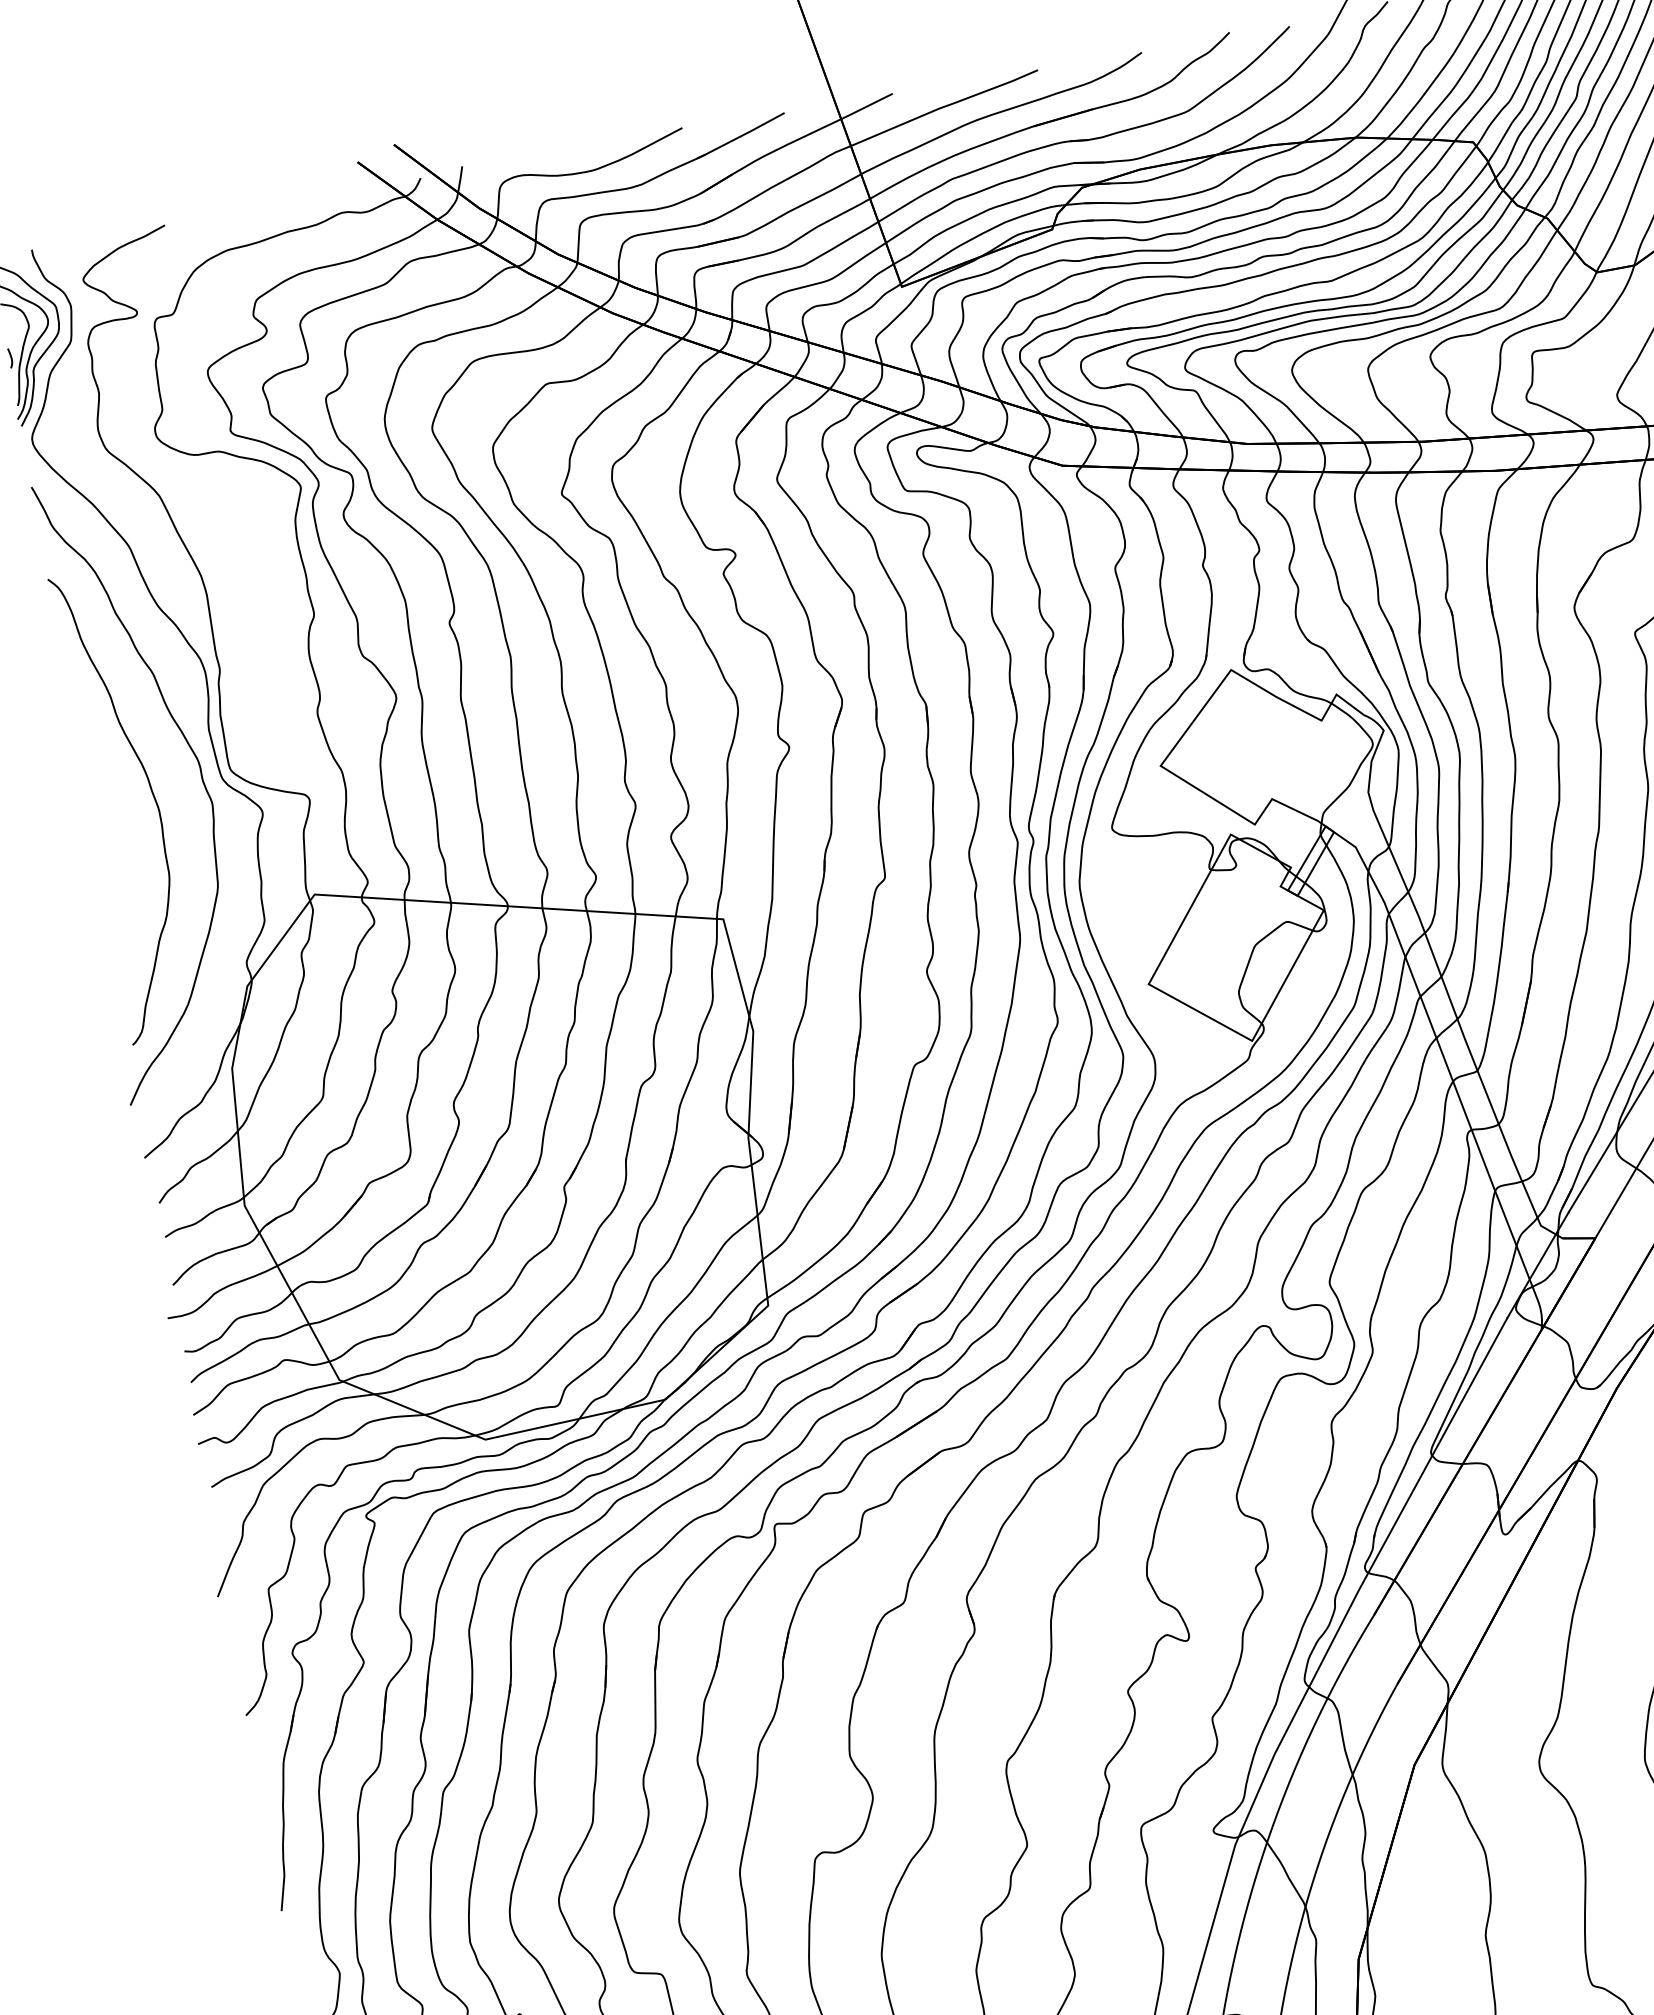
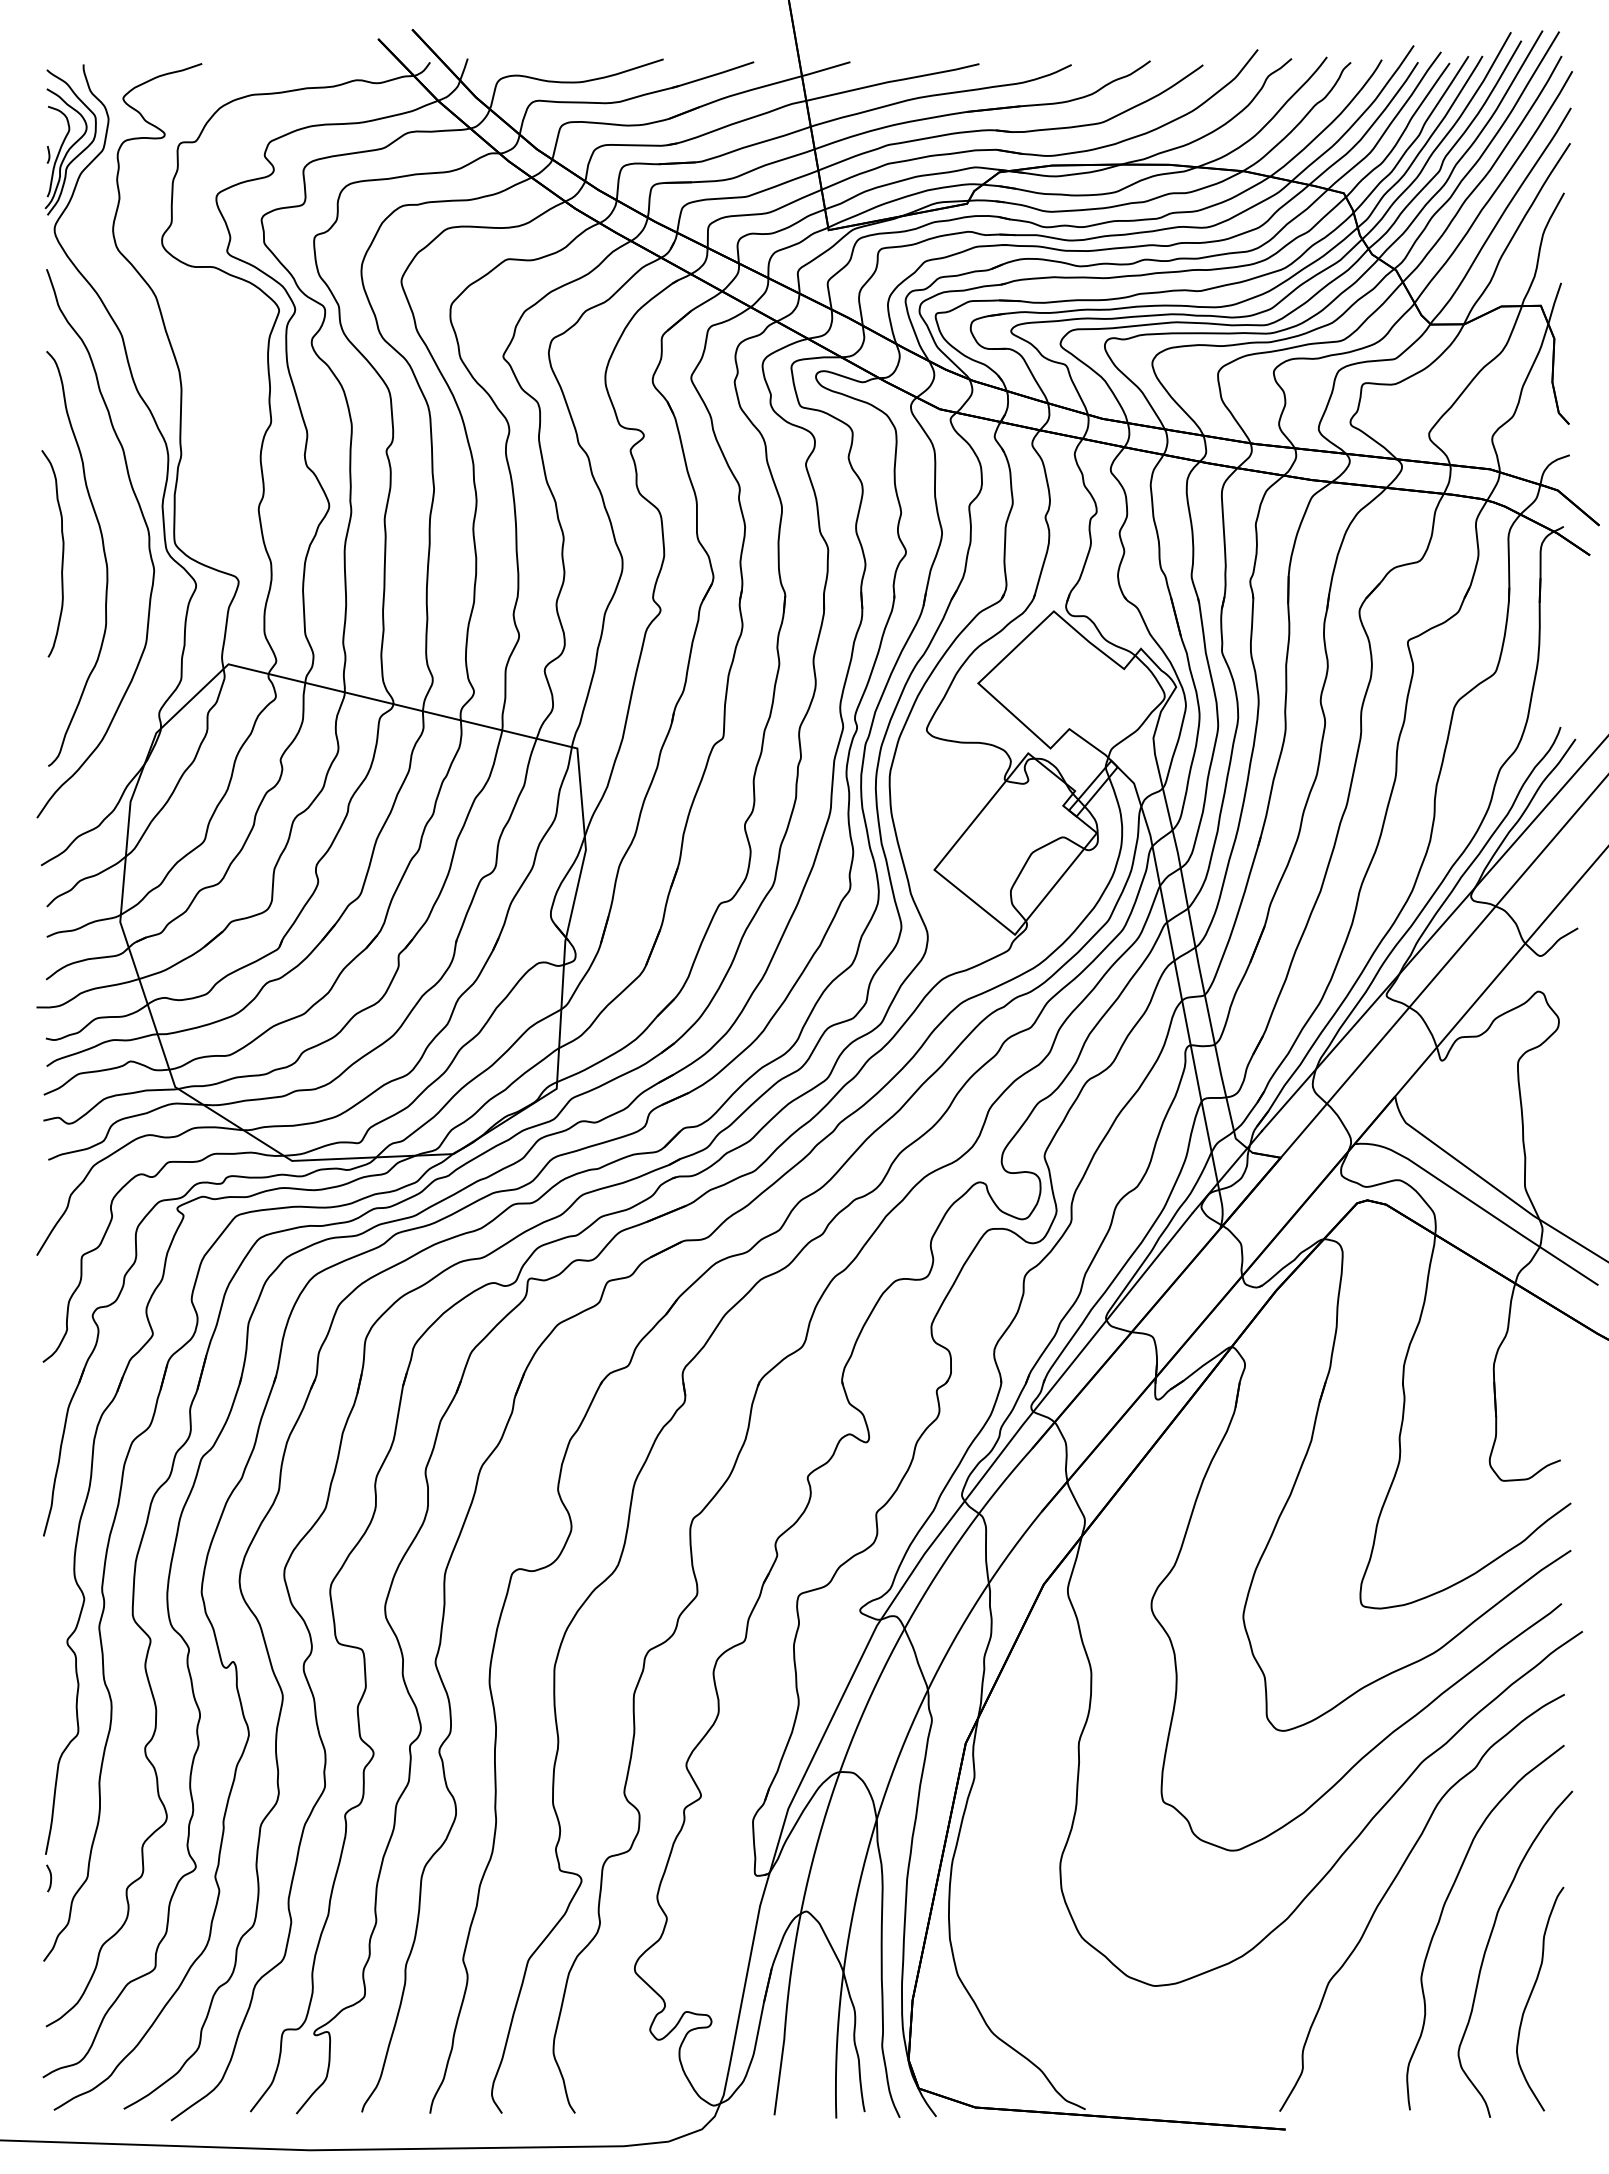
curve: (106, 803) -> (62, 553), added

